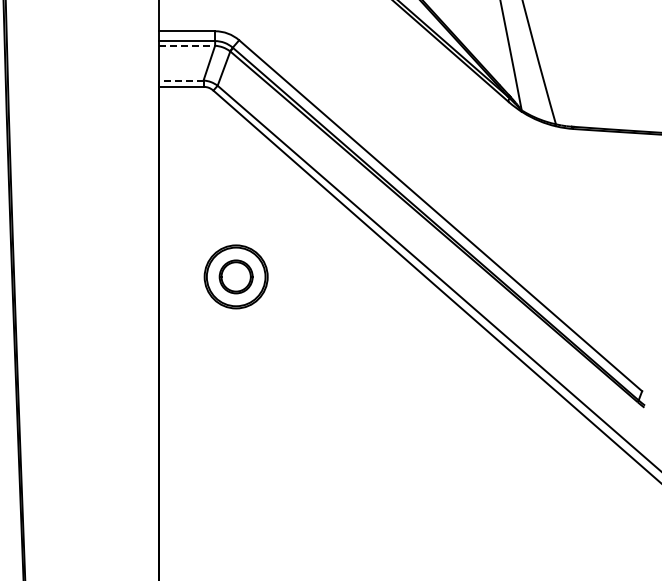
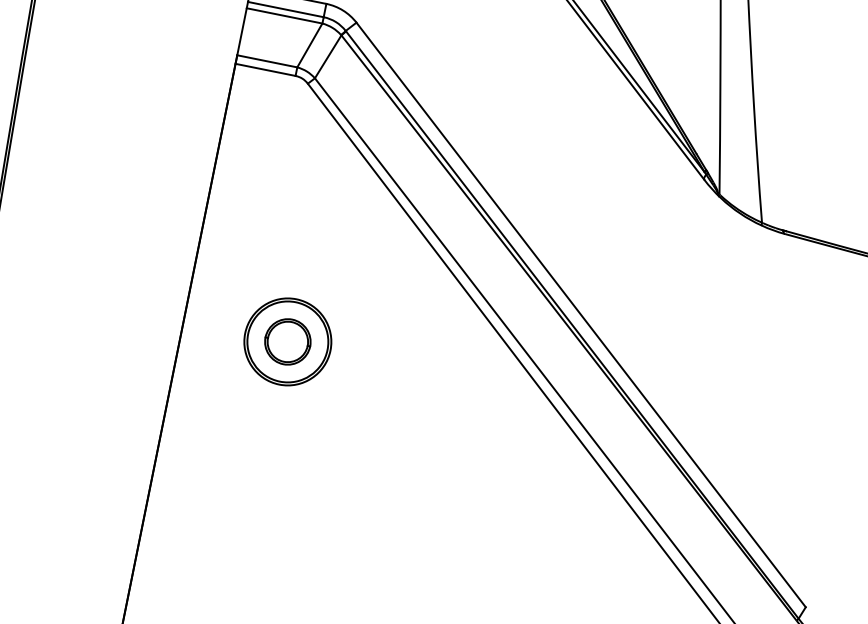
line: (187, 45) -> (285, 15), dashed -> solid
line: (180, 80) -> (266, 61), dashed -> solid

